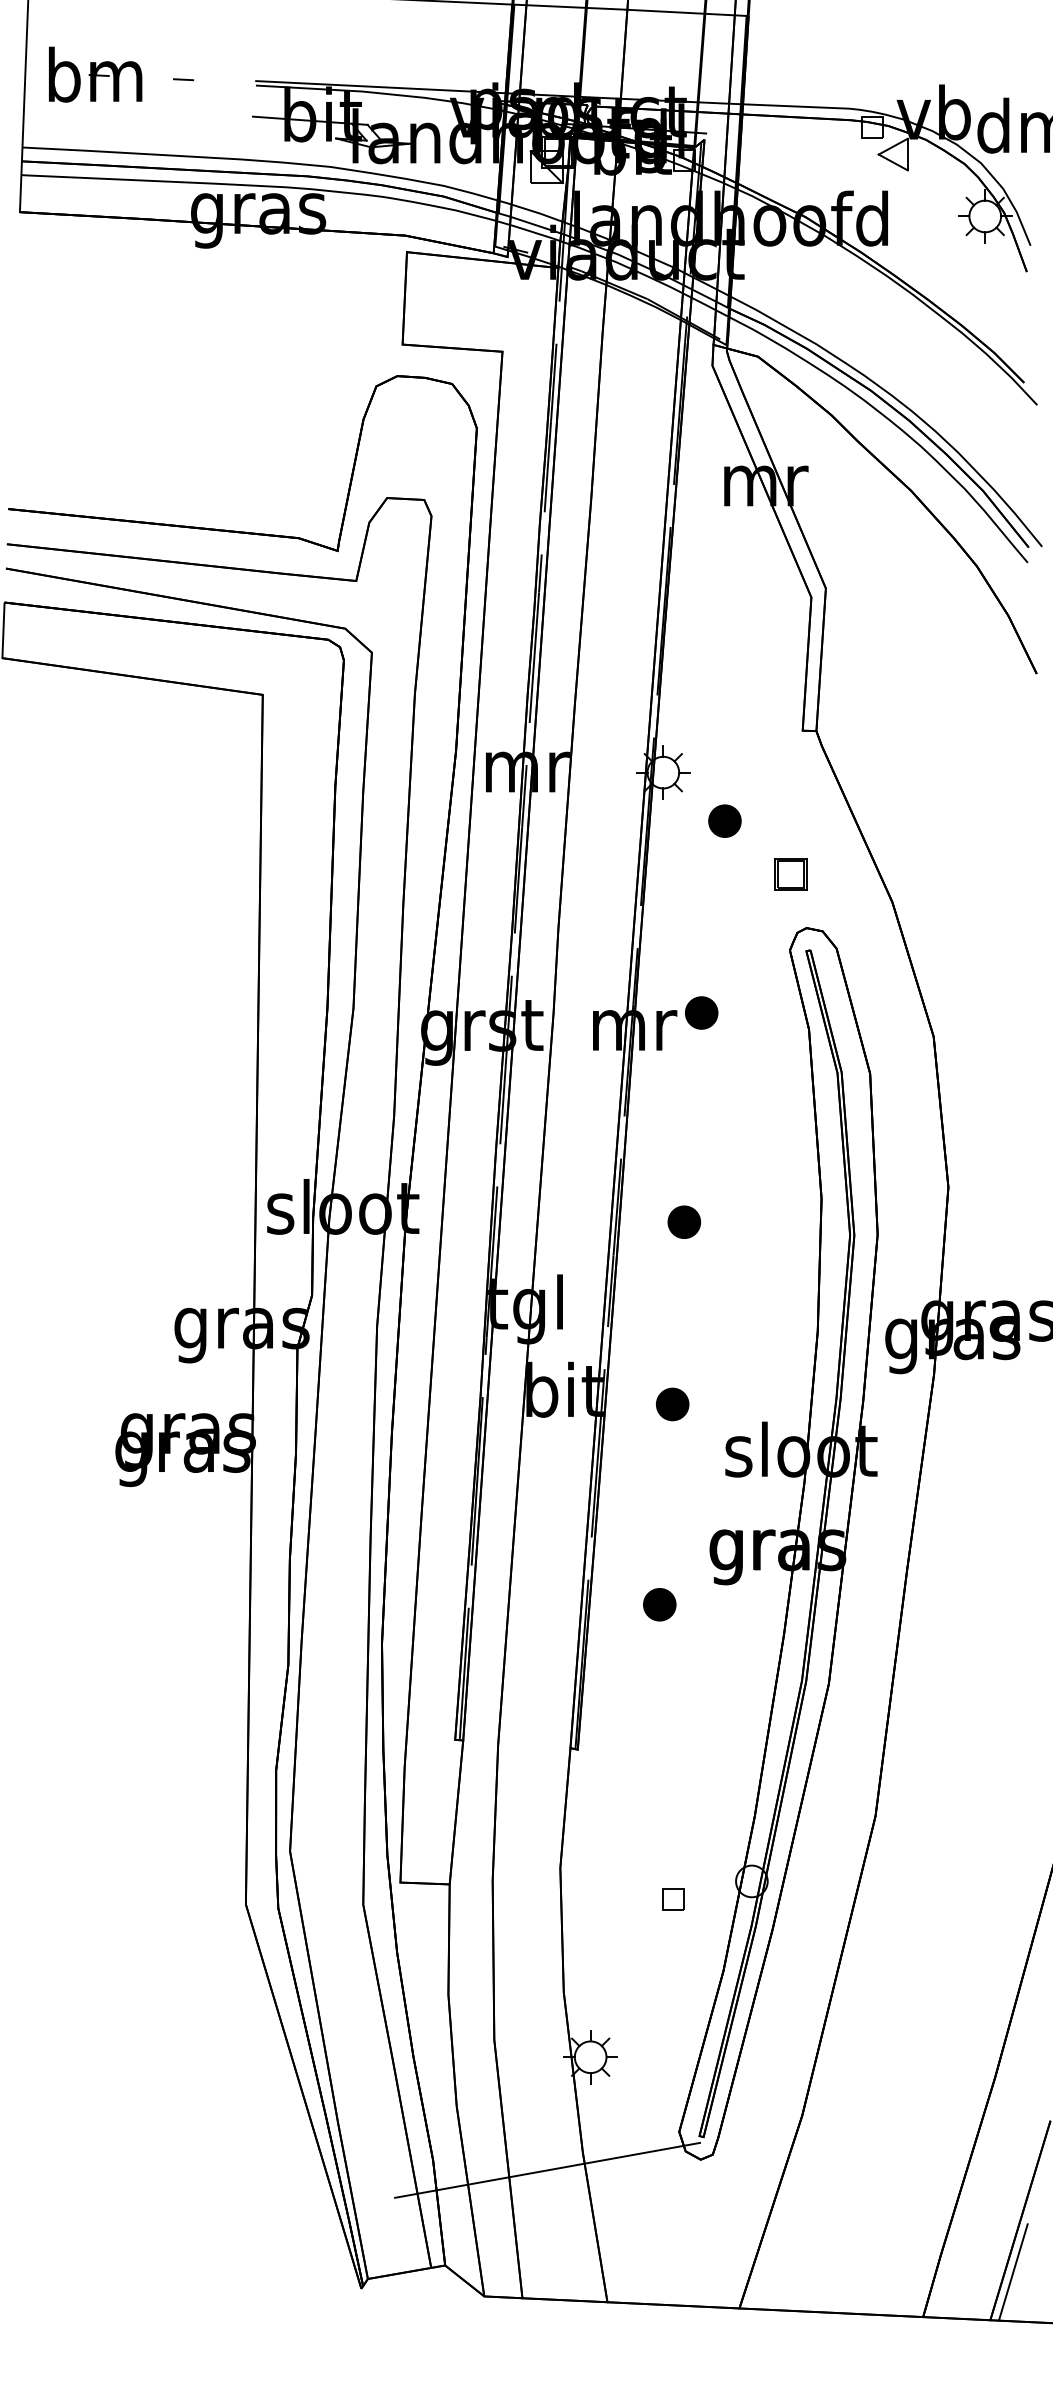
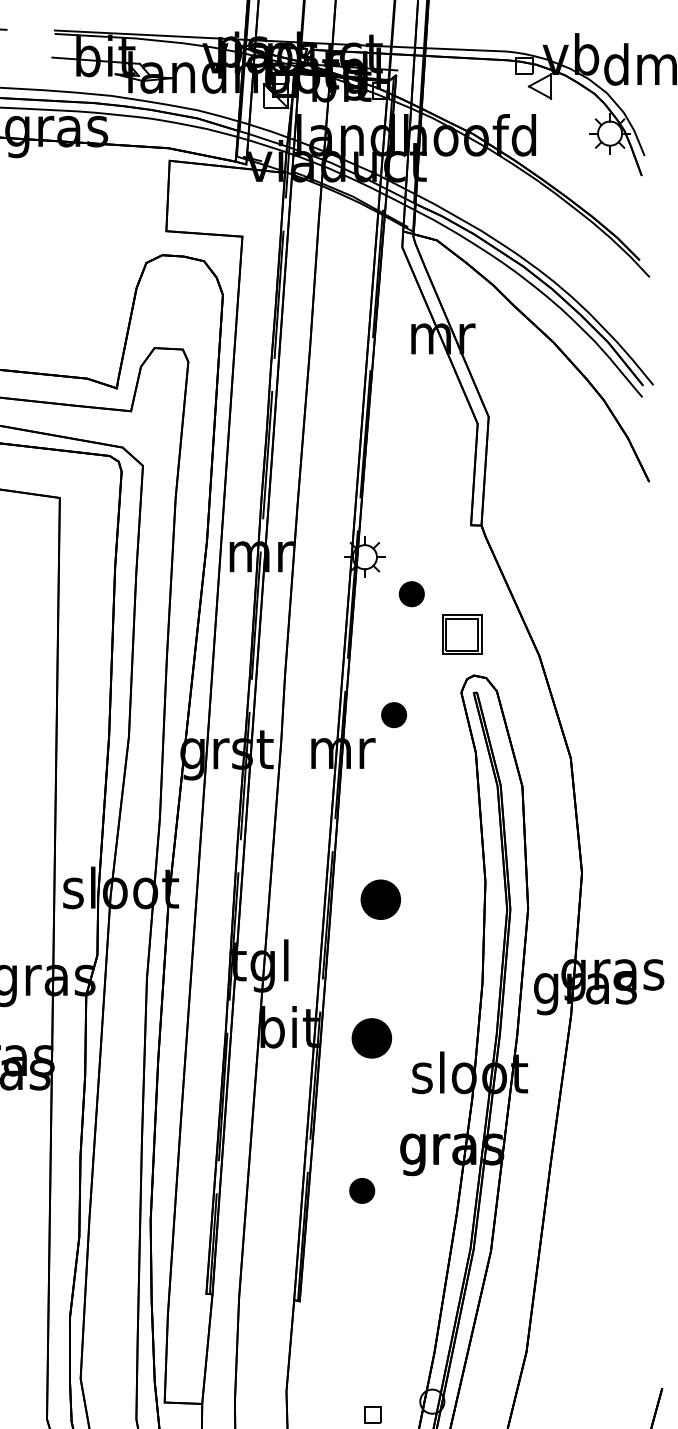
part: (790, 874) -> (461, 634), size x1.6
part: (701, 1012) -> (393, 714), moved
part: (684, 1221) -> (381, 899), size x1.6
part: (672, 1404) -> (371, 1038), size x1.6

